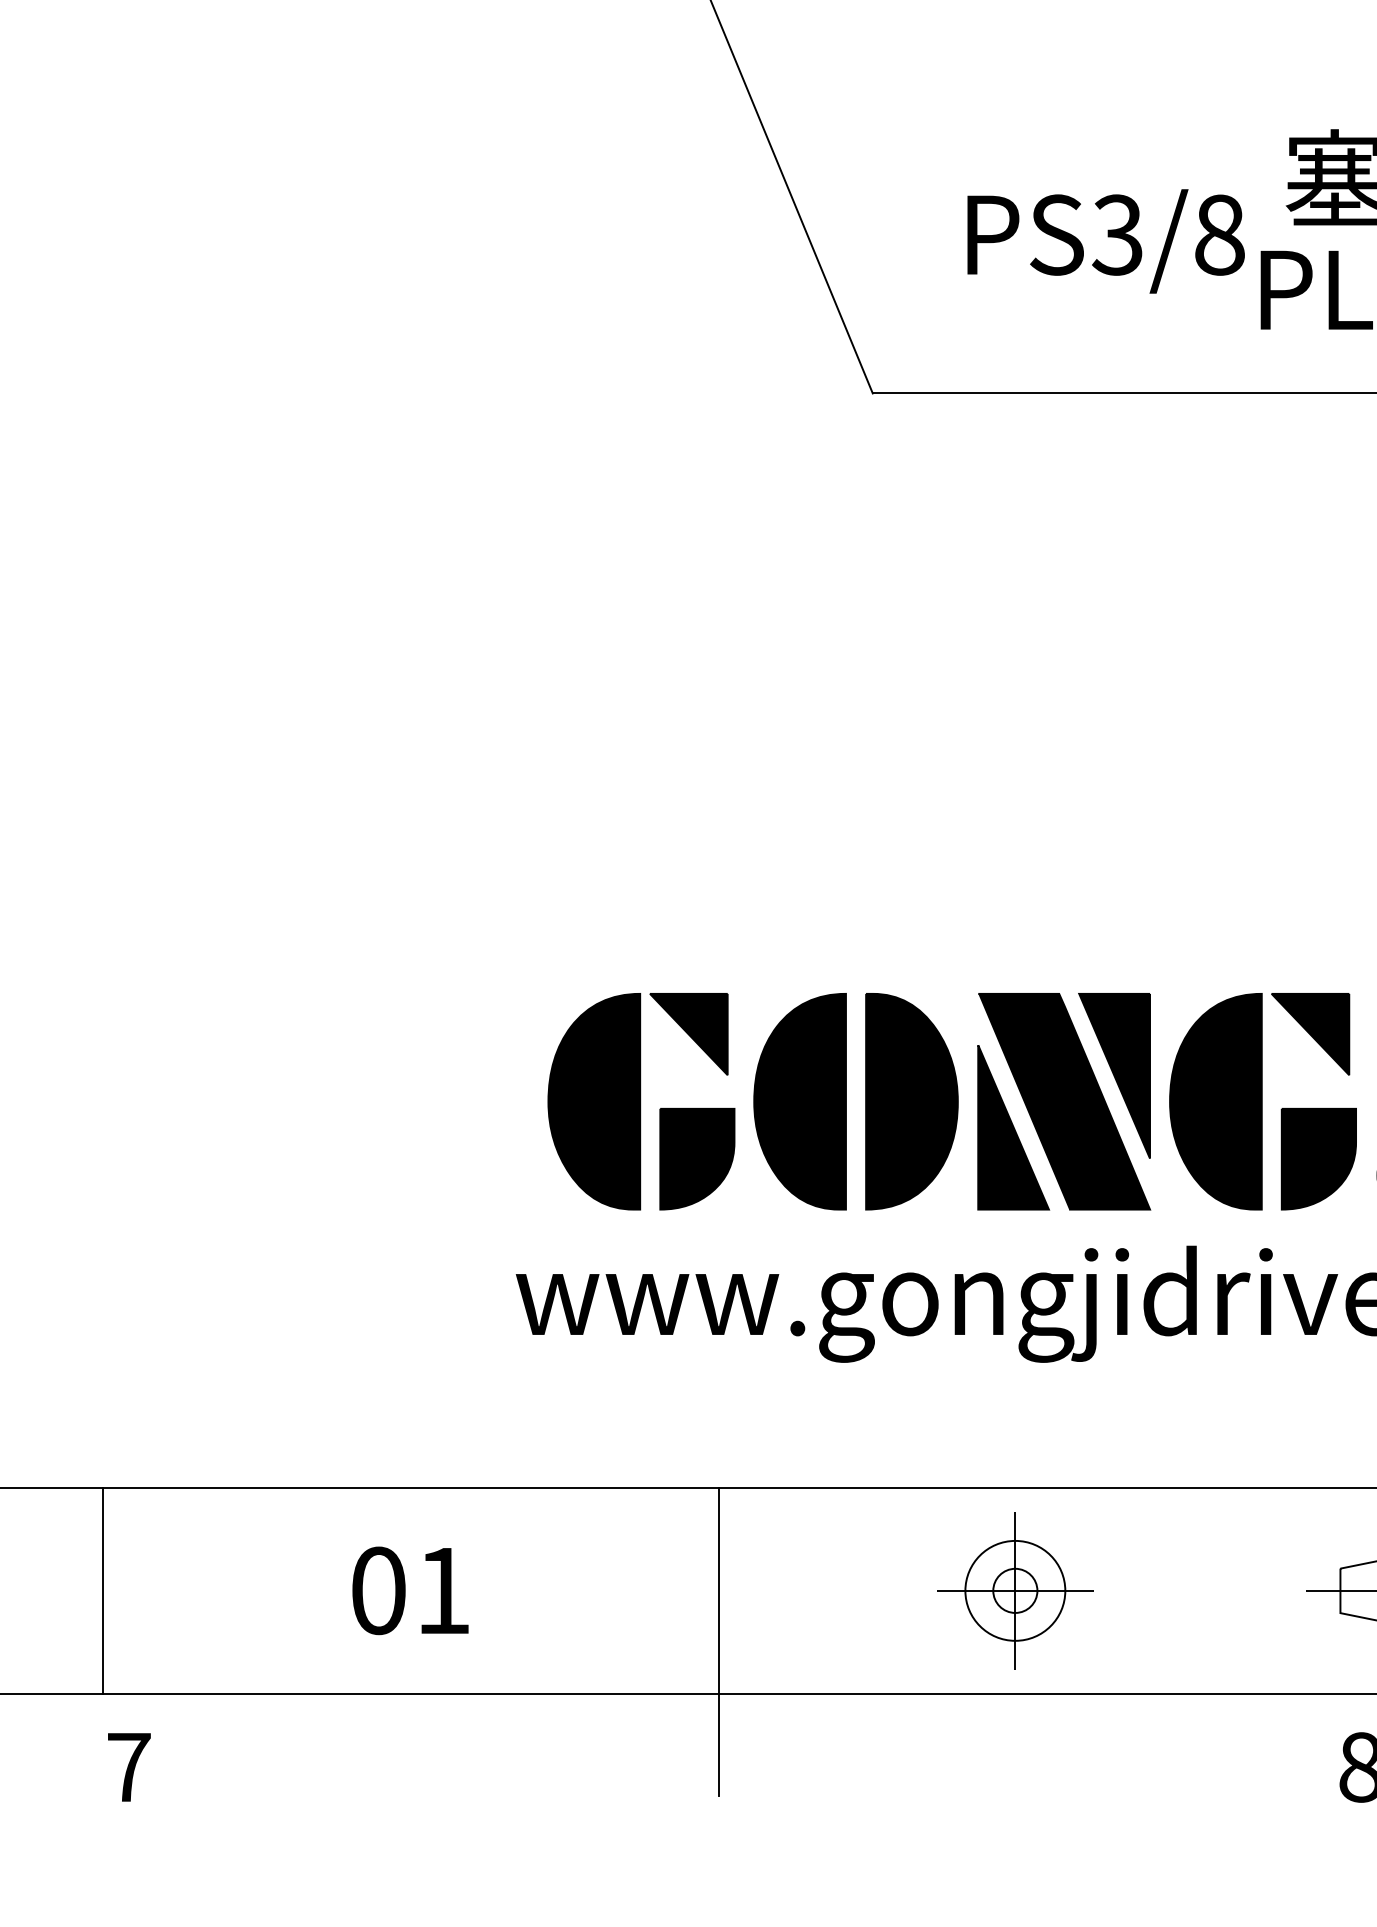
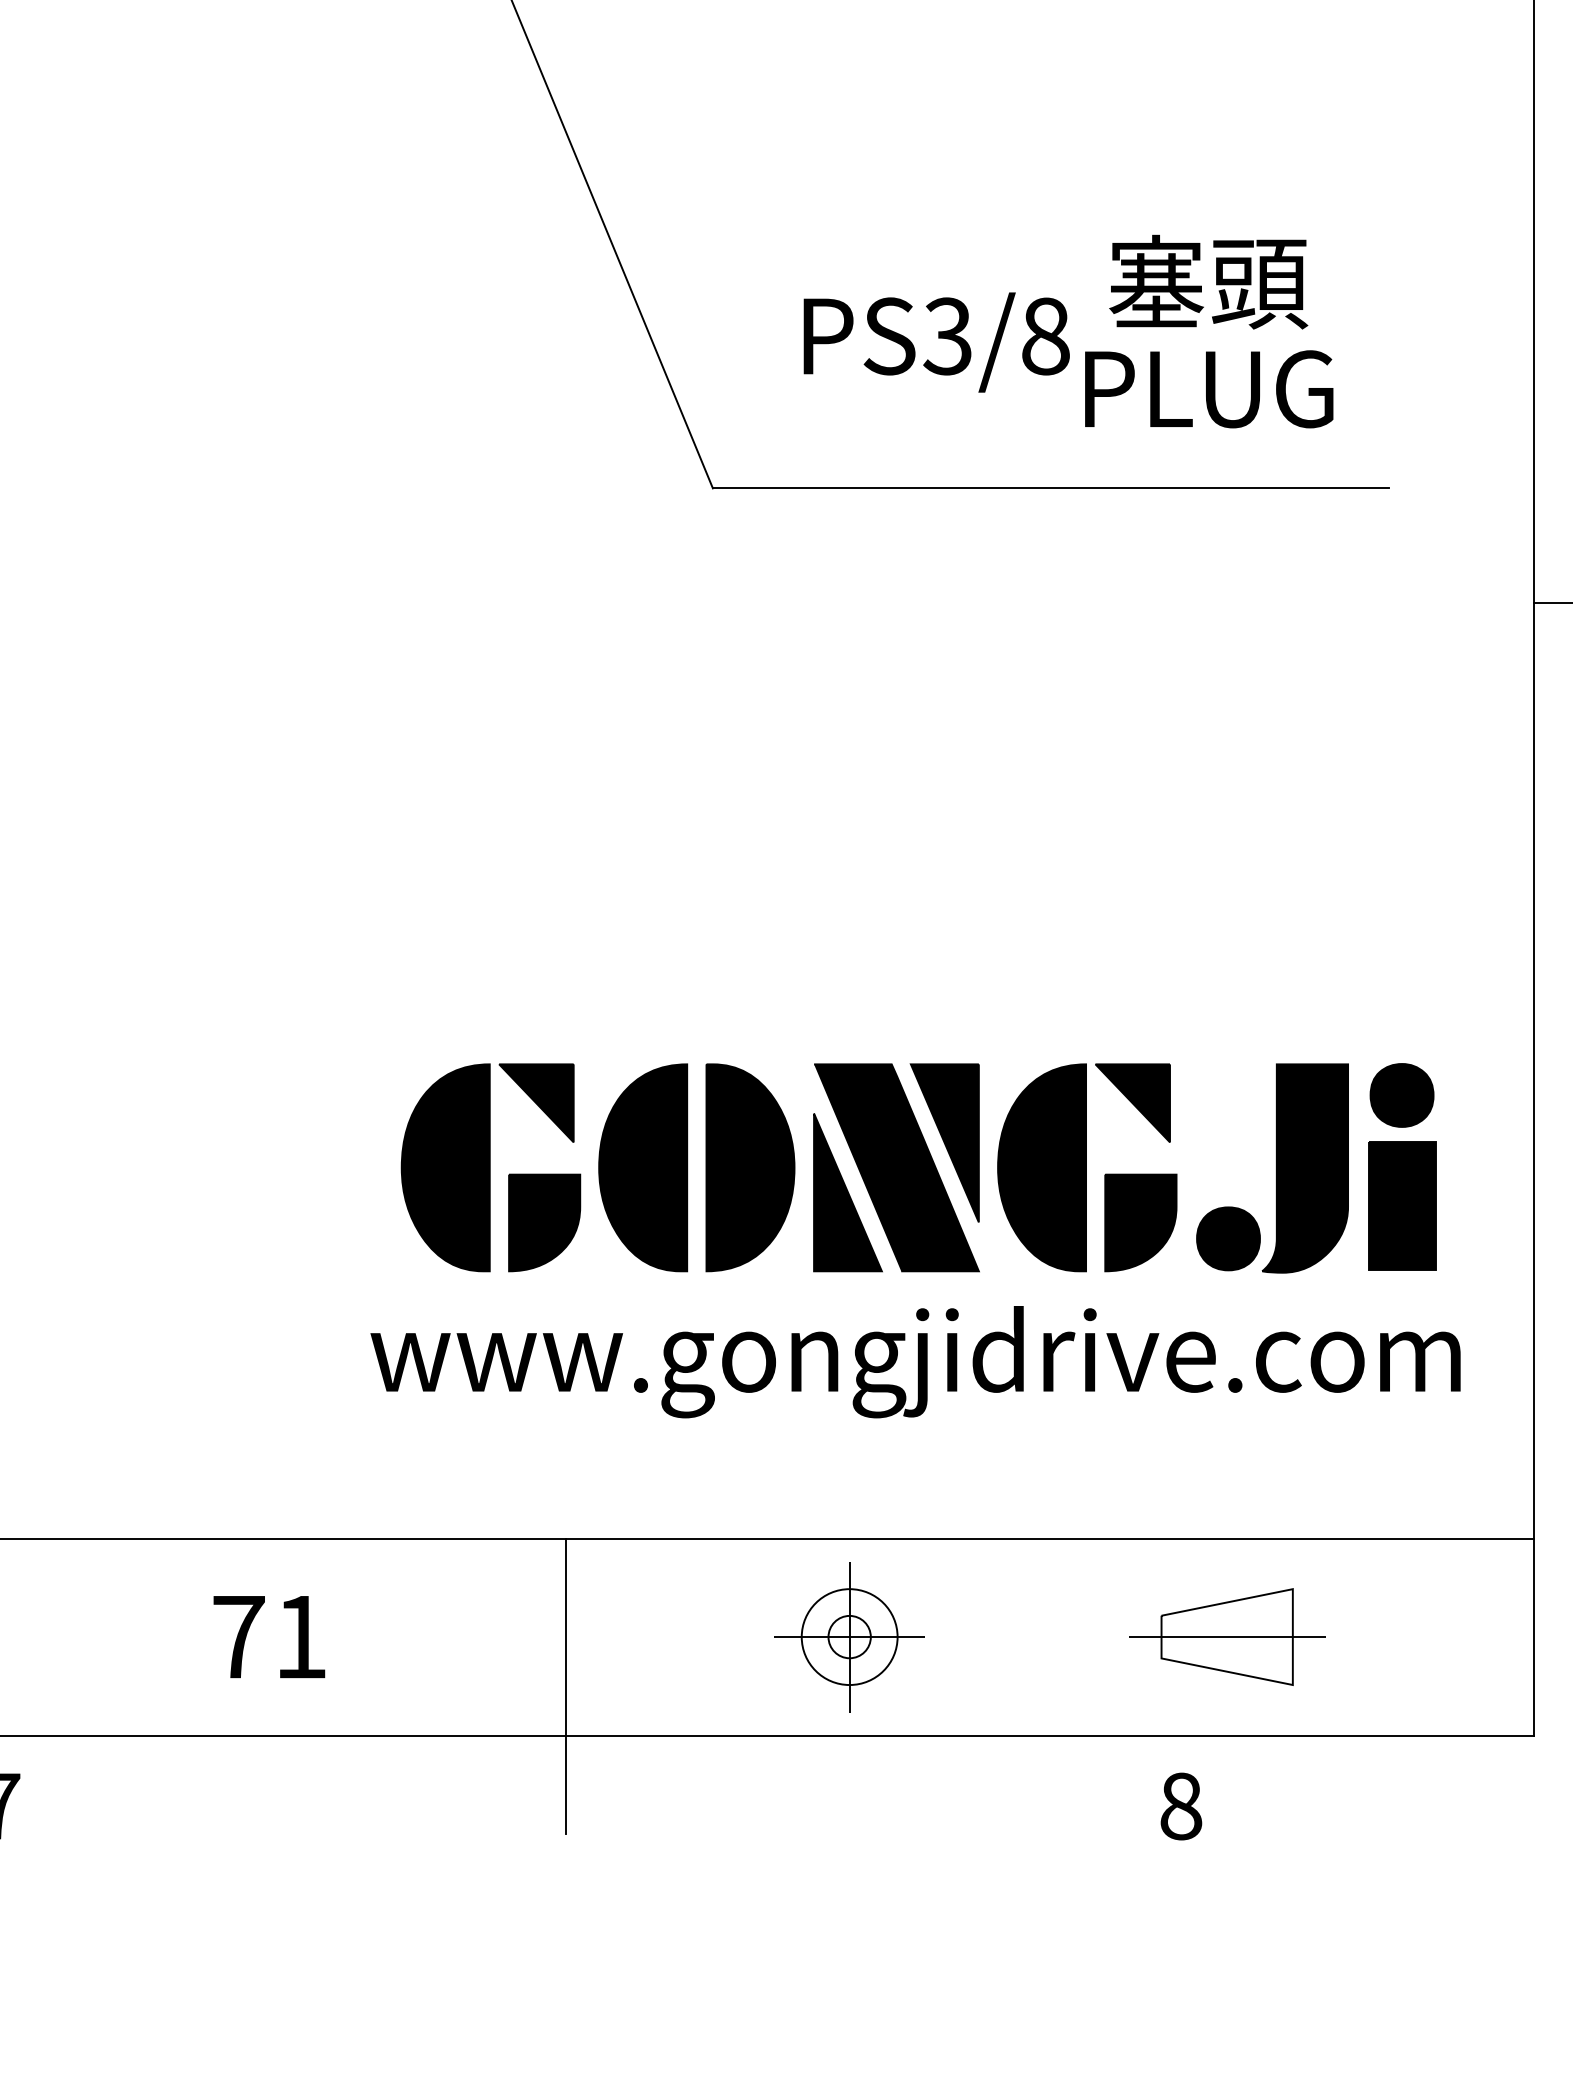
text: (378, 1590) -> (238, 1636), 01 -> 71

